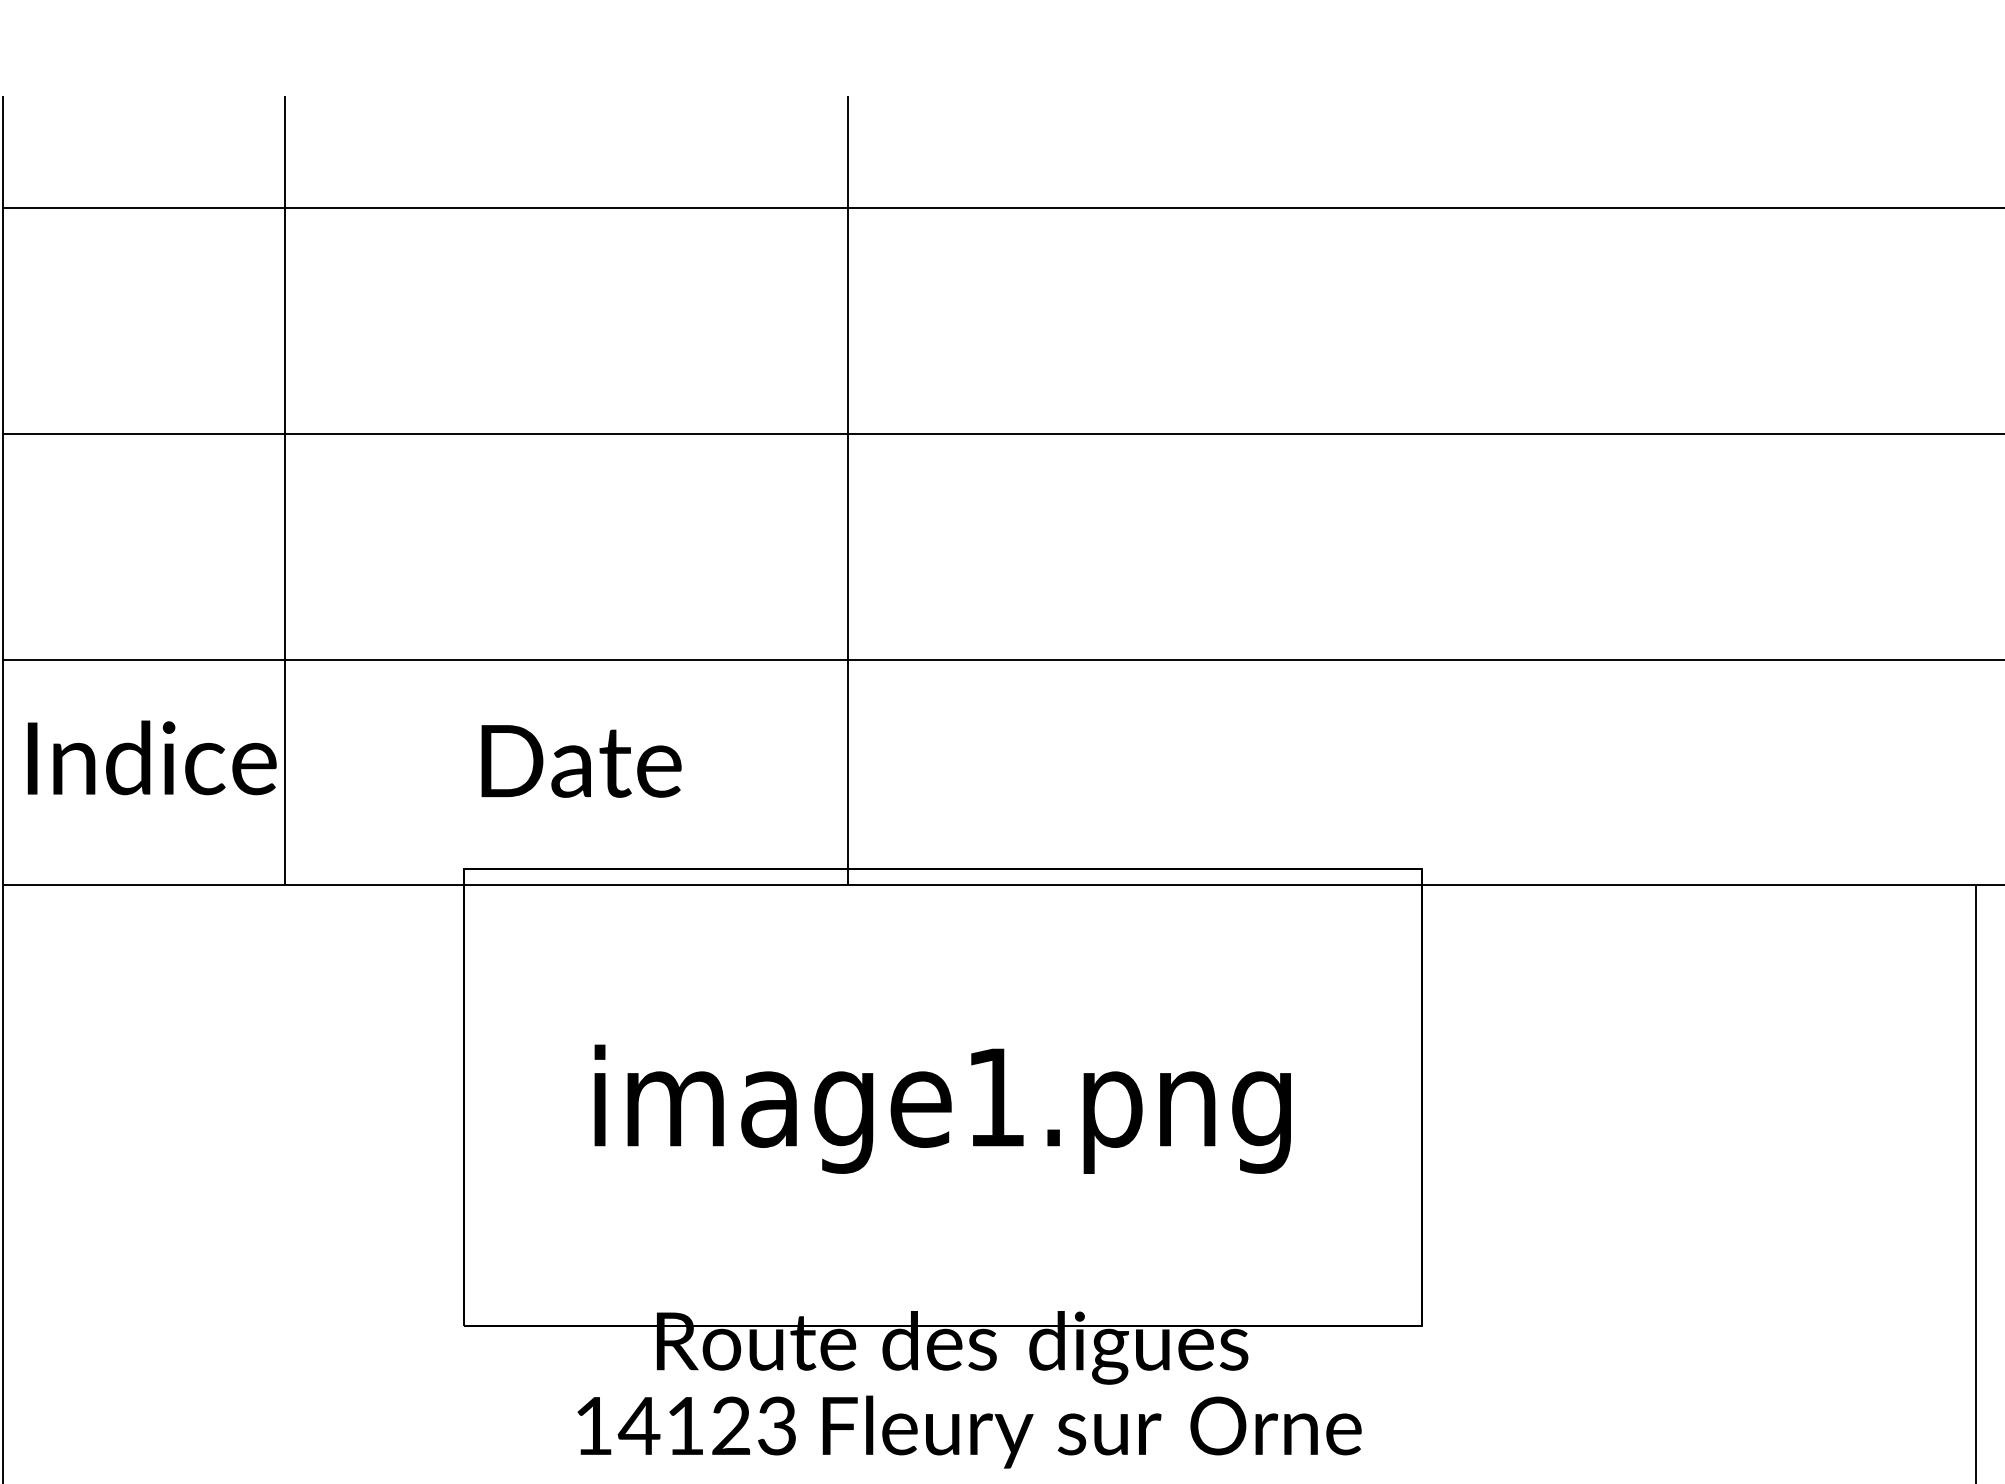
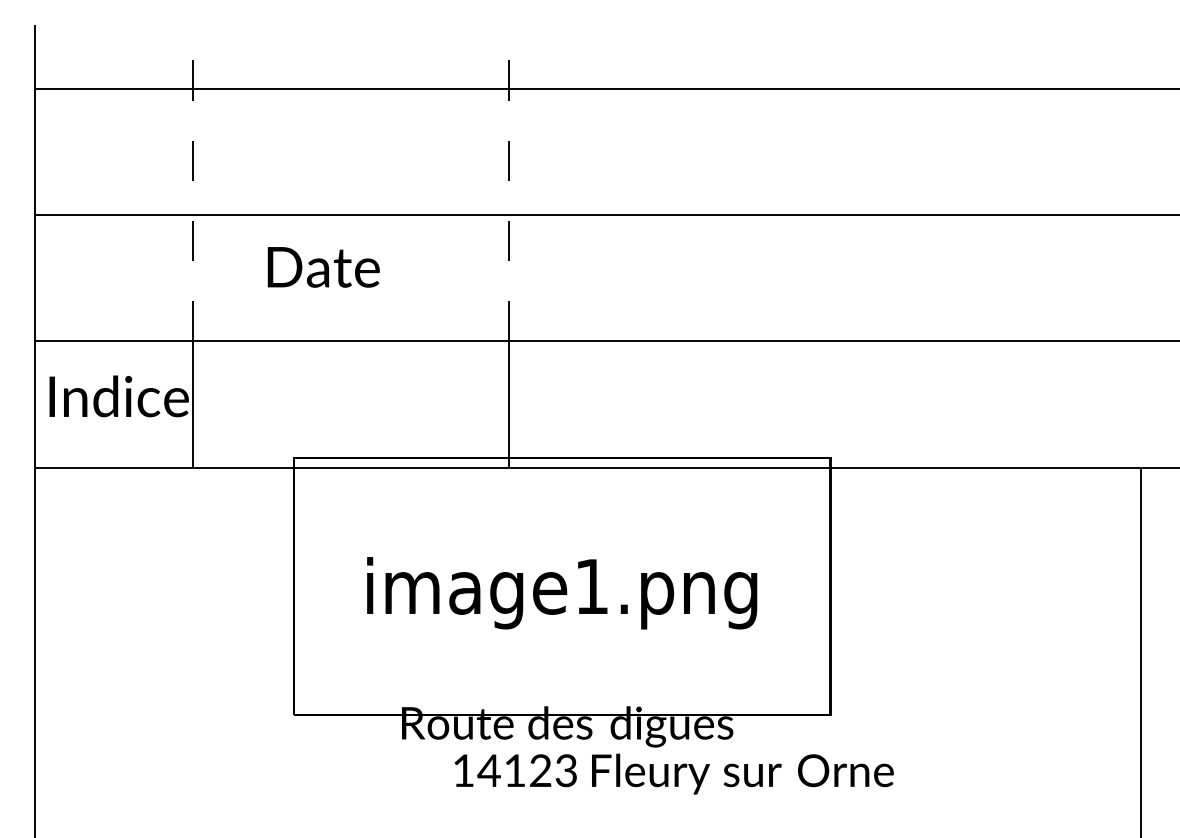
line: (284, 377) -> (193, 183), solid -> dashed
line: (848, 377) -> (509, 183), solid -> dashed
text: (581, 761) -> (323, 267), moved
text: (968, 1430) -> (673, 773), moved

